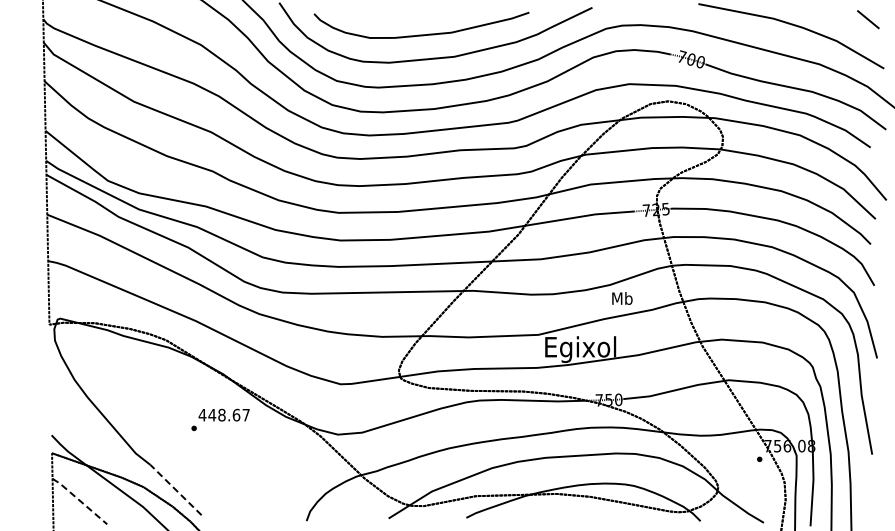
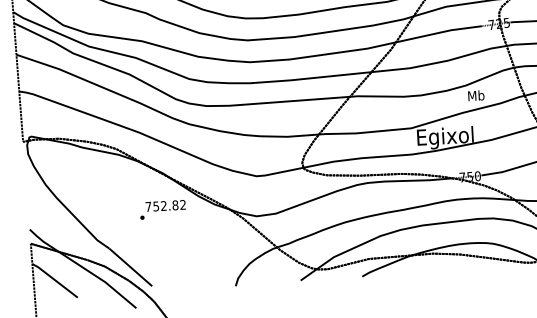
text: (223, 414) -> (165, 205), 448.67 -> 752.82
line: (176, 490) -> (131, 267), dashed -> solid
line: (80, 501) -> (55, 280), dashed -> solid

